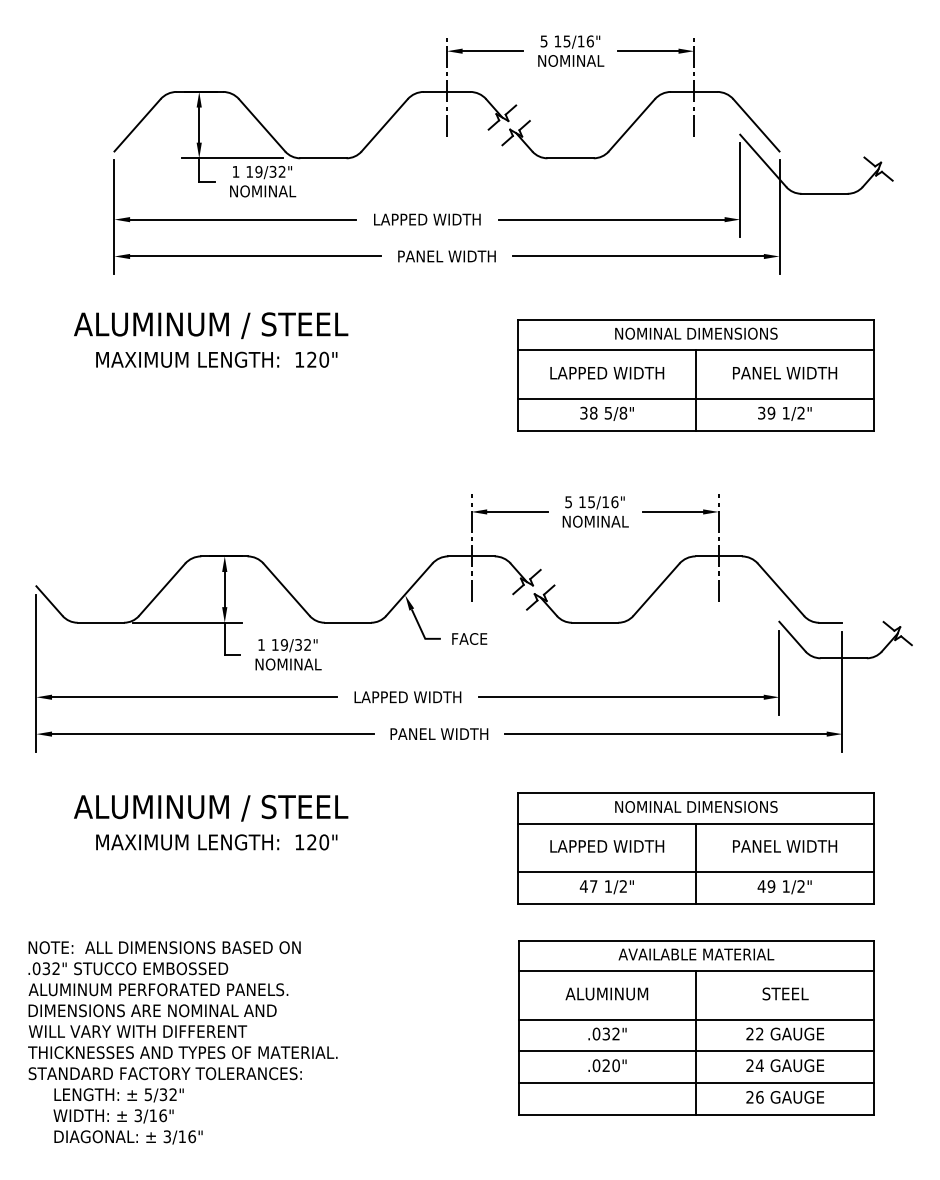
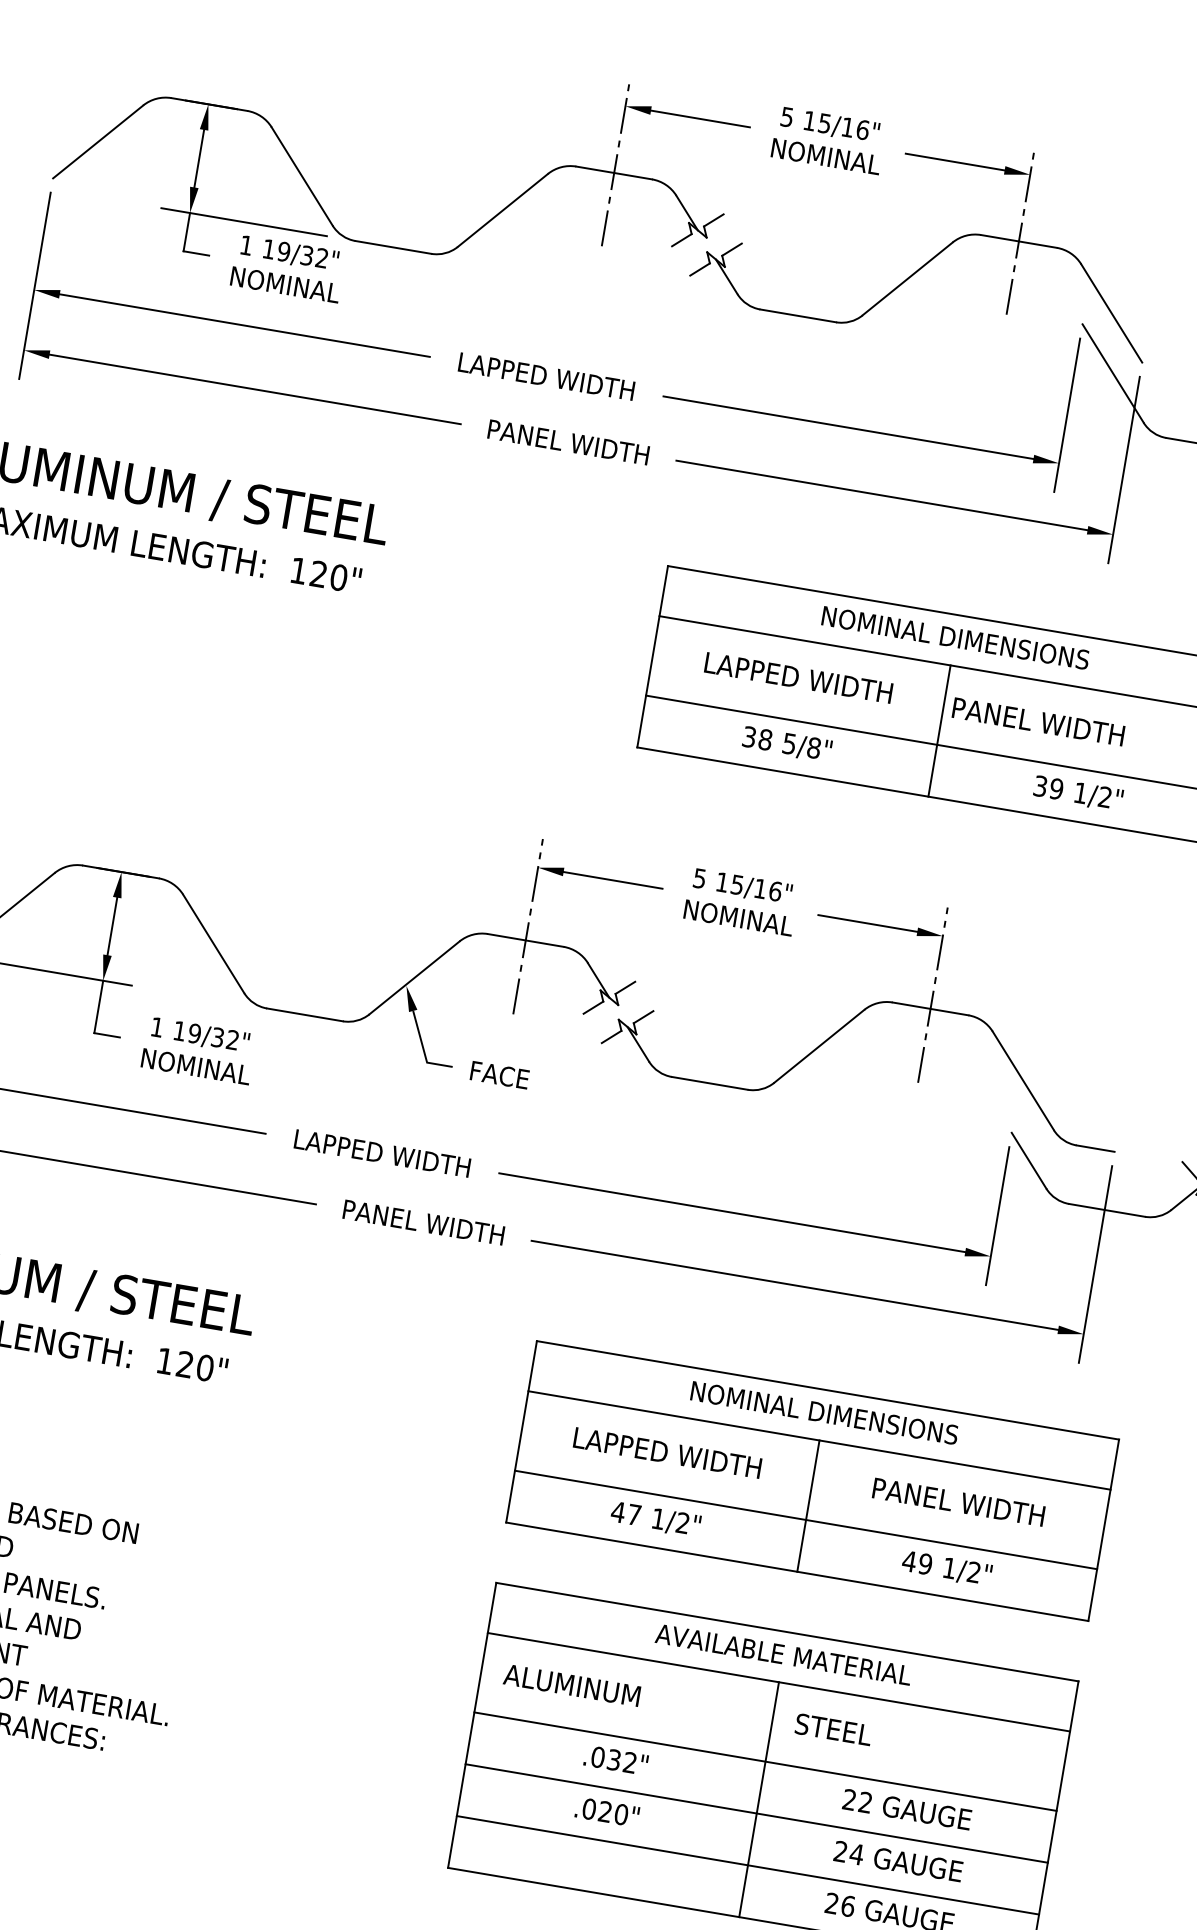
text: (785, 373) -> (1039, 722), moved
text: (606, 993) -> (571, 1684), moved
text: (785, 993) -> (833, 1728), moved

